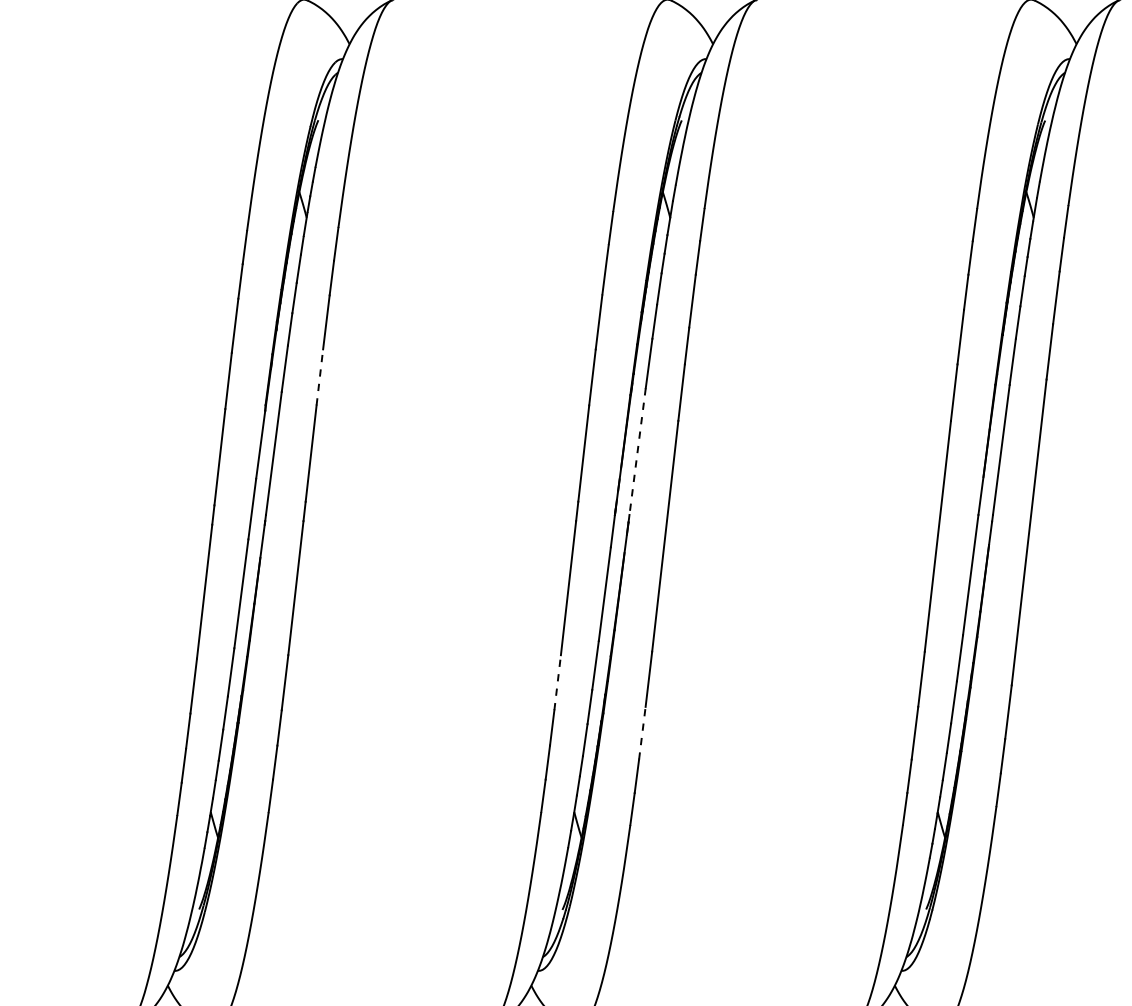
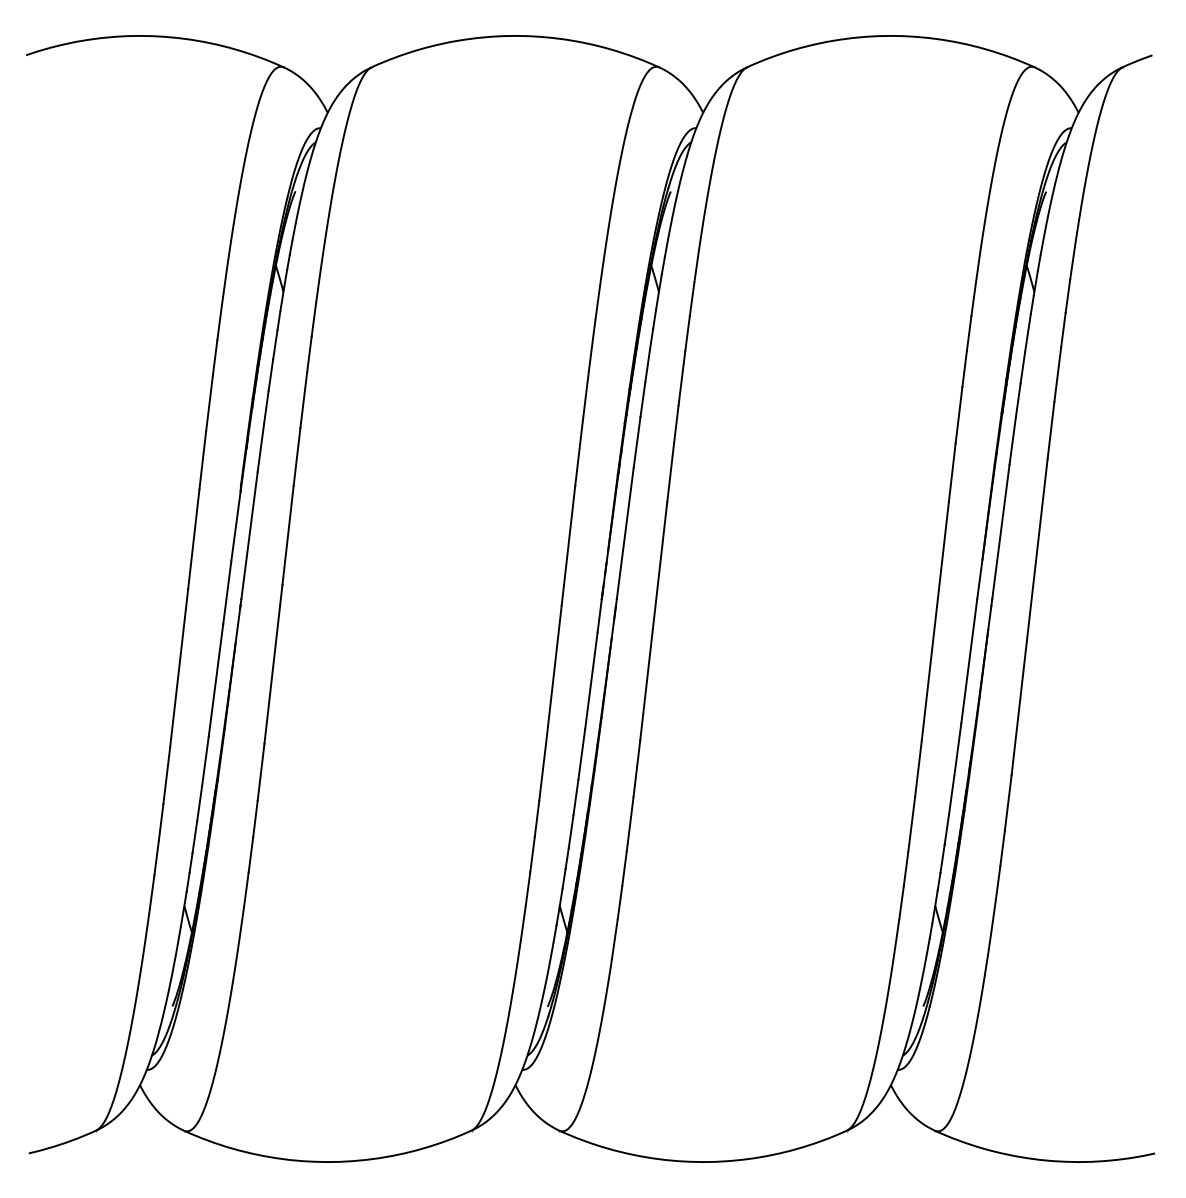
line: (320, 376) -> (297, 456), dashed -> solid
line: (637, 451) -> (625, 533), dashed -> solid
line: (557, 682) -> (542, 772), dashed -> solid
line: (642, 732) -> (630, 823), dashed -> solid

